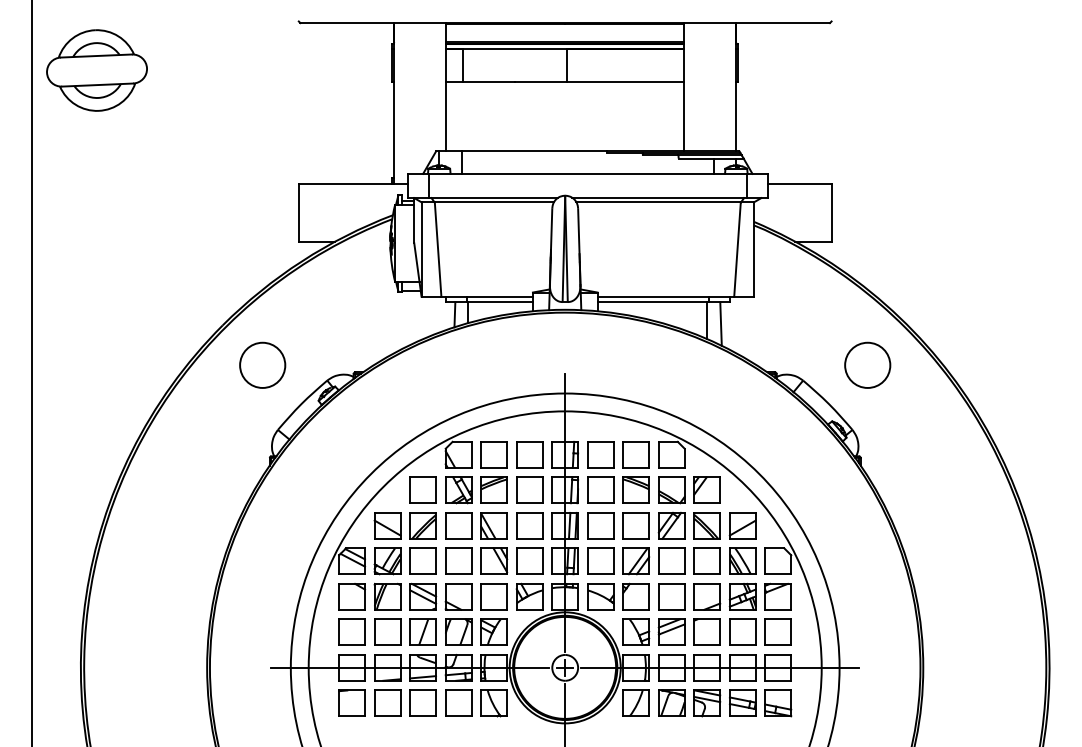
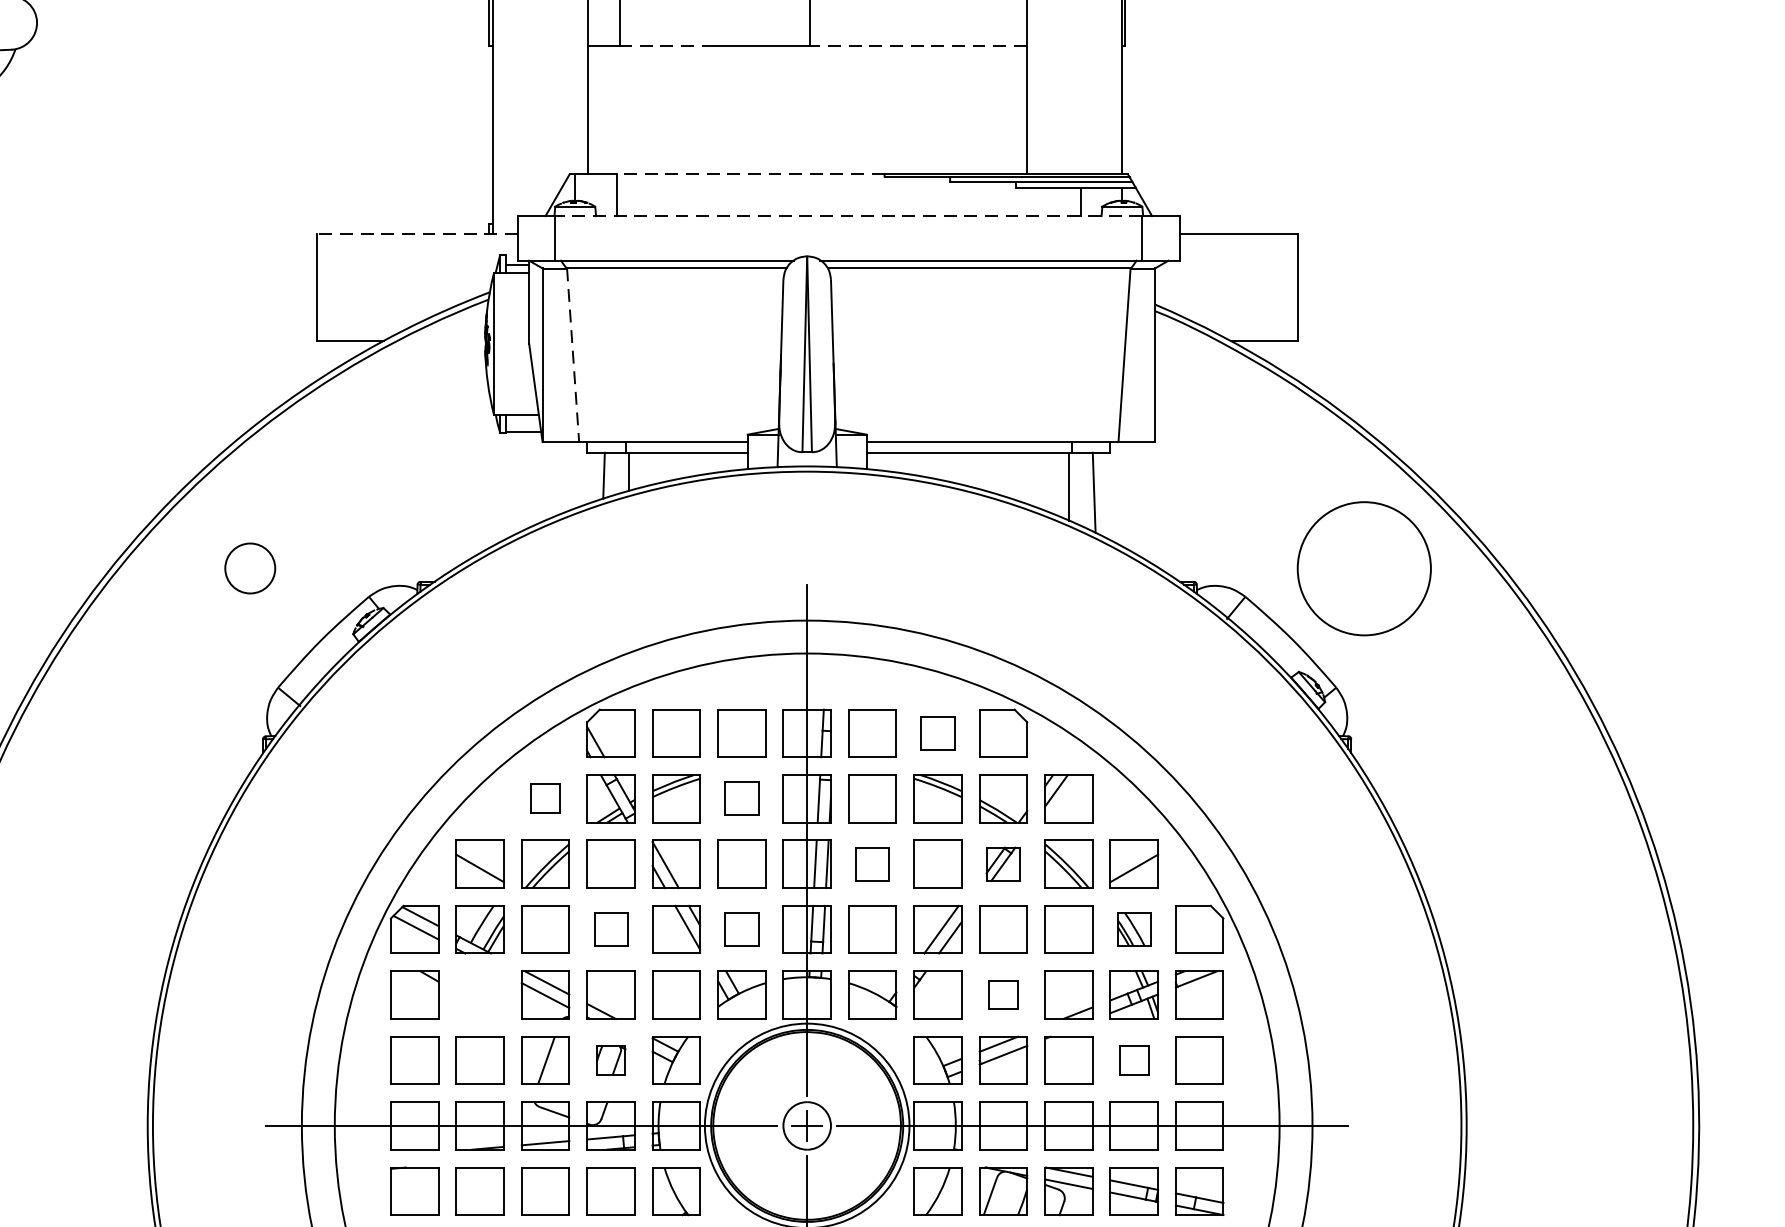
line: (489, 81) -> (667, 45), solid -> dashed
line: (625, 81) -> (918, 45), solid -> dashed
line: (534, 151) -> (750, 174), solid -> dashed
line: (587, 173) -> (848, 215), solid -> dashed
line: (353, 183) -> (417, 233), solid -> dashed
line: (438, 249) -> (573, 355), solid -> dashed
circle: (262, 364) -> (249, 567), size x0.6
circle: (867, 364) -> (1363, 567), size x1.6
part: (635, 454) -> (936, 732), size x0.7
part: (422, 489) -> (544, 797), size x0.6
part: (529, 489) -> (741, 797), size x0.7
part: (600, 525) -> (872, 863), size x0.7
part: (671, 525) -> (1002, 863), size x0.7
part: (458, 560) -> (610, 928), size x0.7
part: (529, 560) -> (741, 928), size x0.7
part: (742, 560) -> (1133, 928), size x0.7
part: (387, 596) -> (479, 994), removed
part: (671, 596) -> (1002, 994), size x0.6
part: (458, 631) -> (610, 1058), size x0.6
part: (742, 631) -> (1133, 1058), size x0.6

